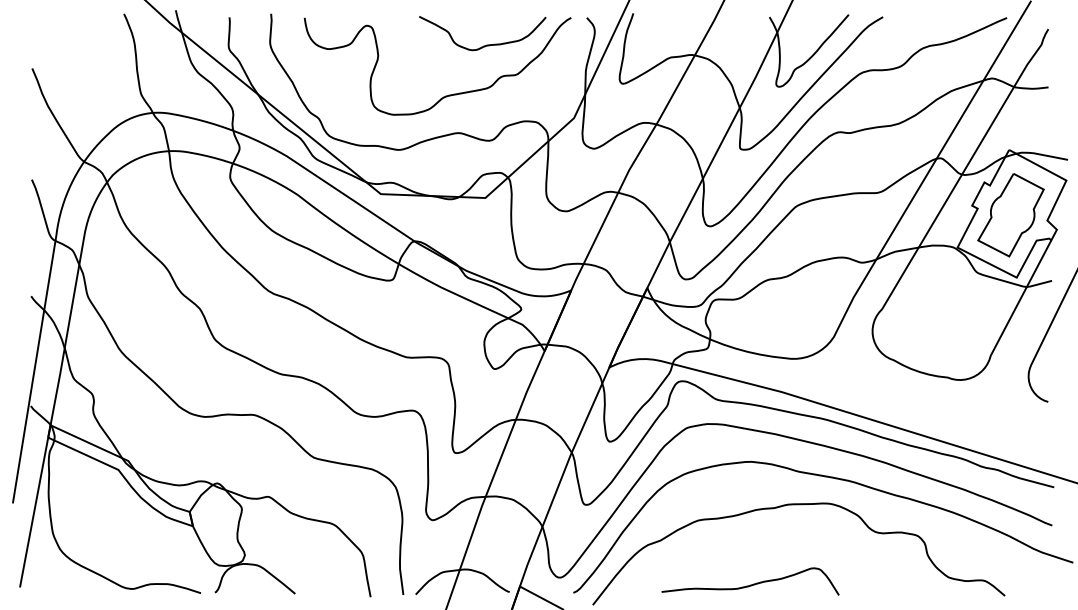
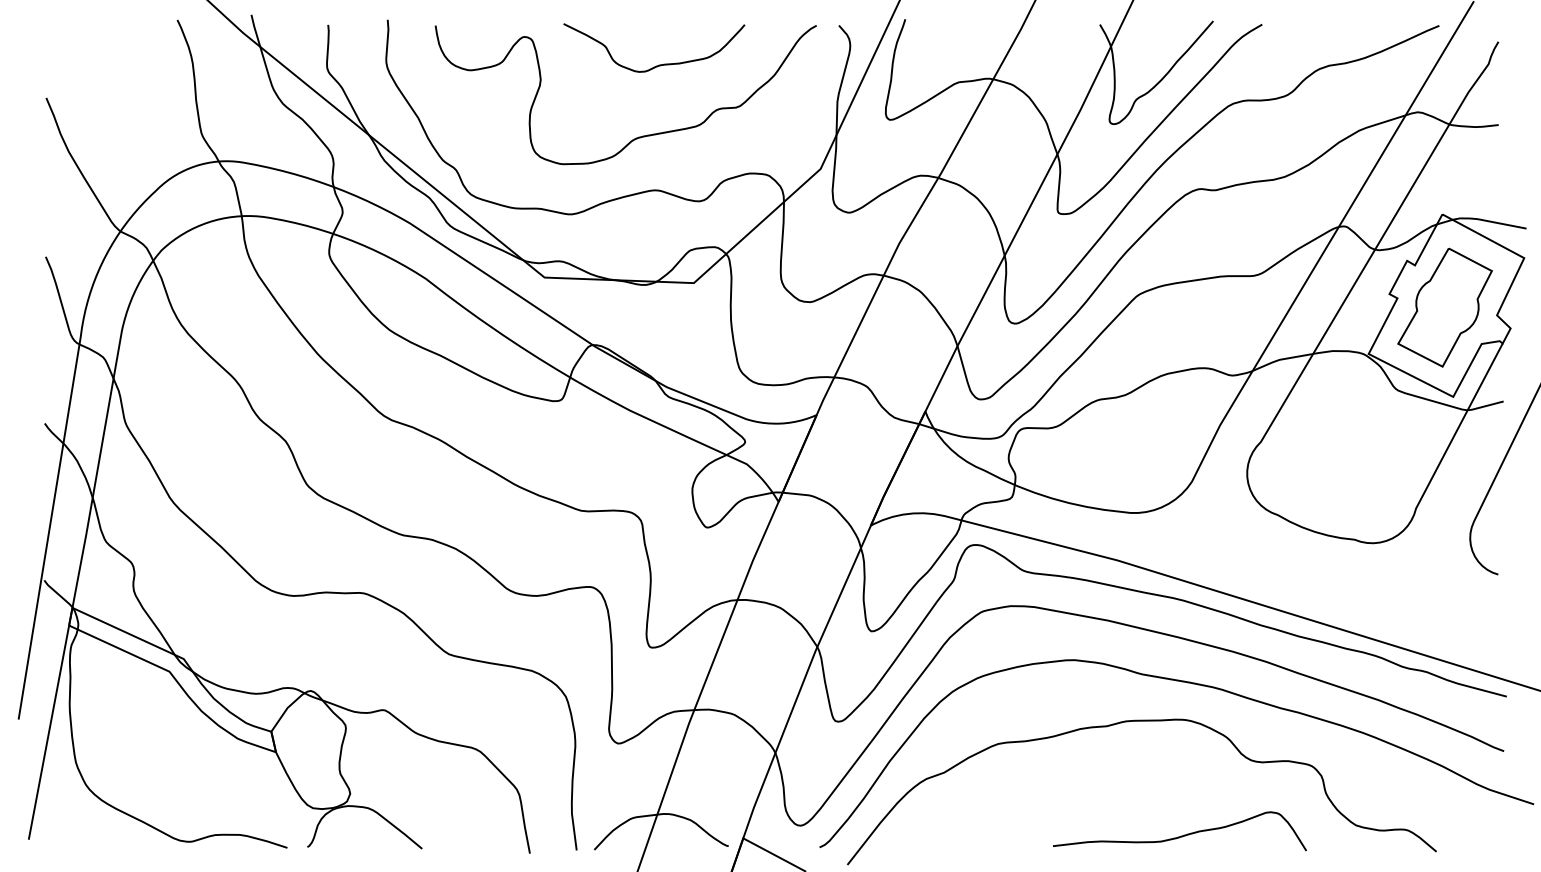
curve: (486, 44) -> (659, 63), moved
curve: (750, 584) -> (1179, 835), moved

